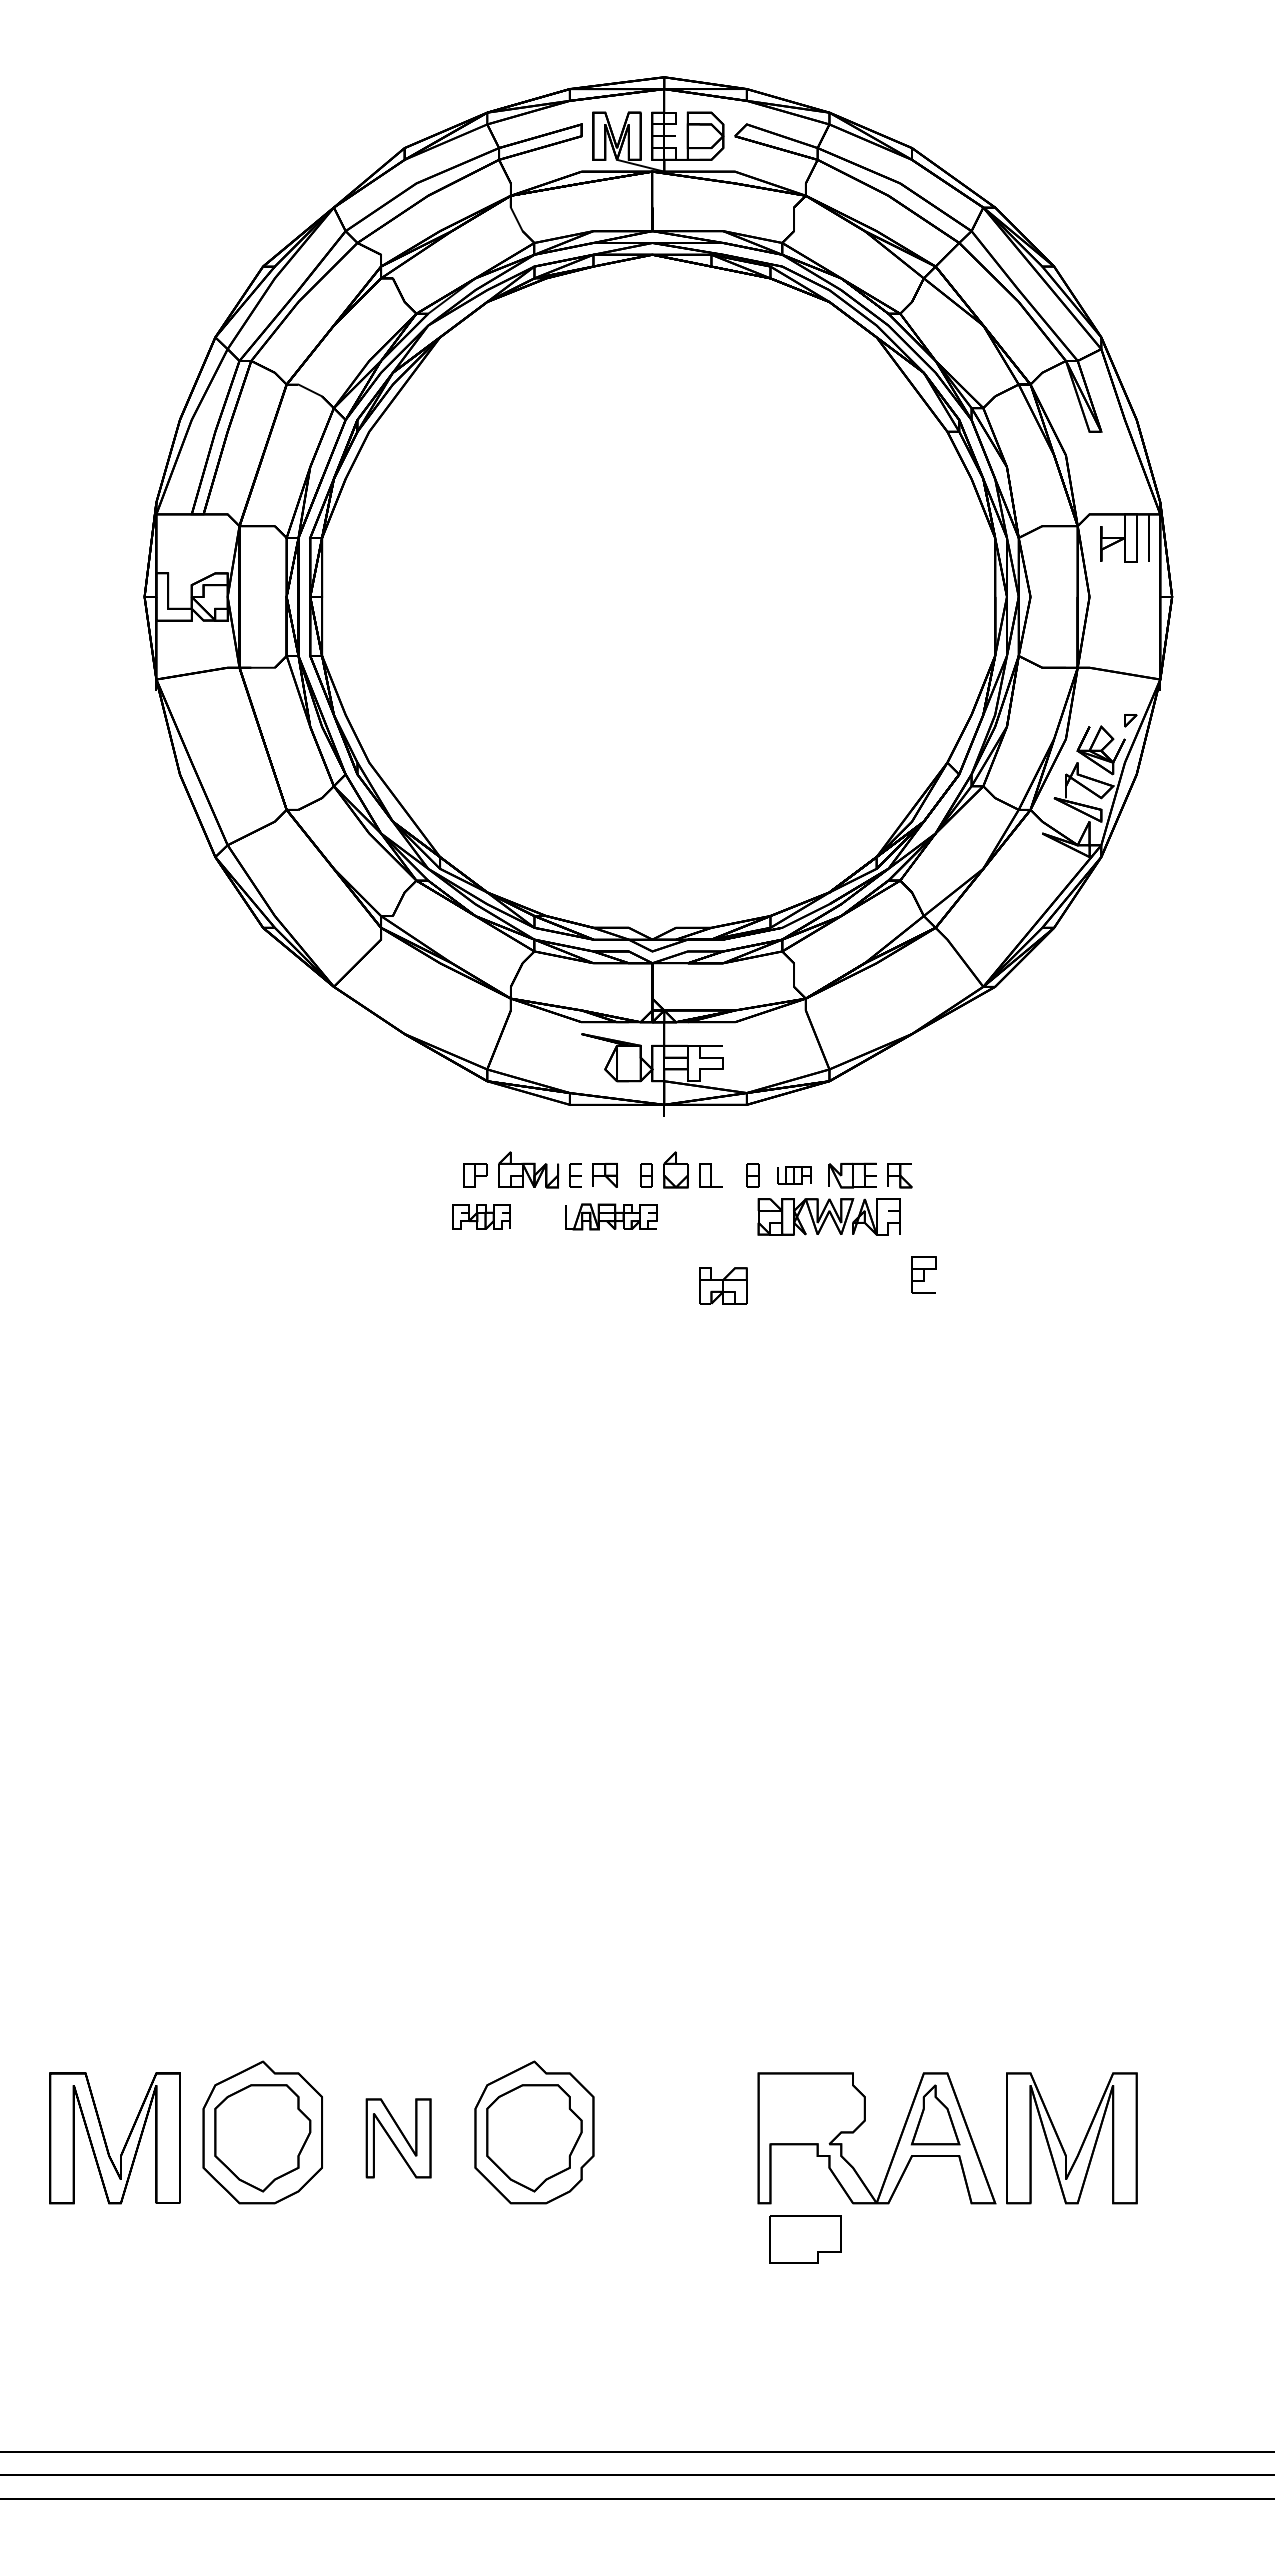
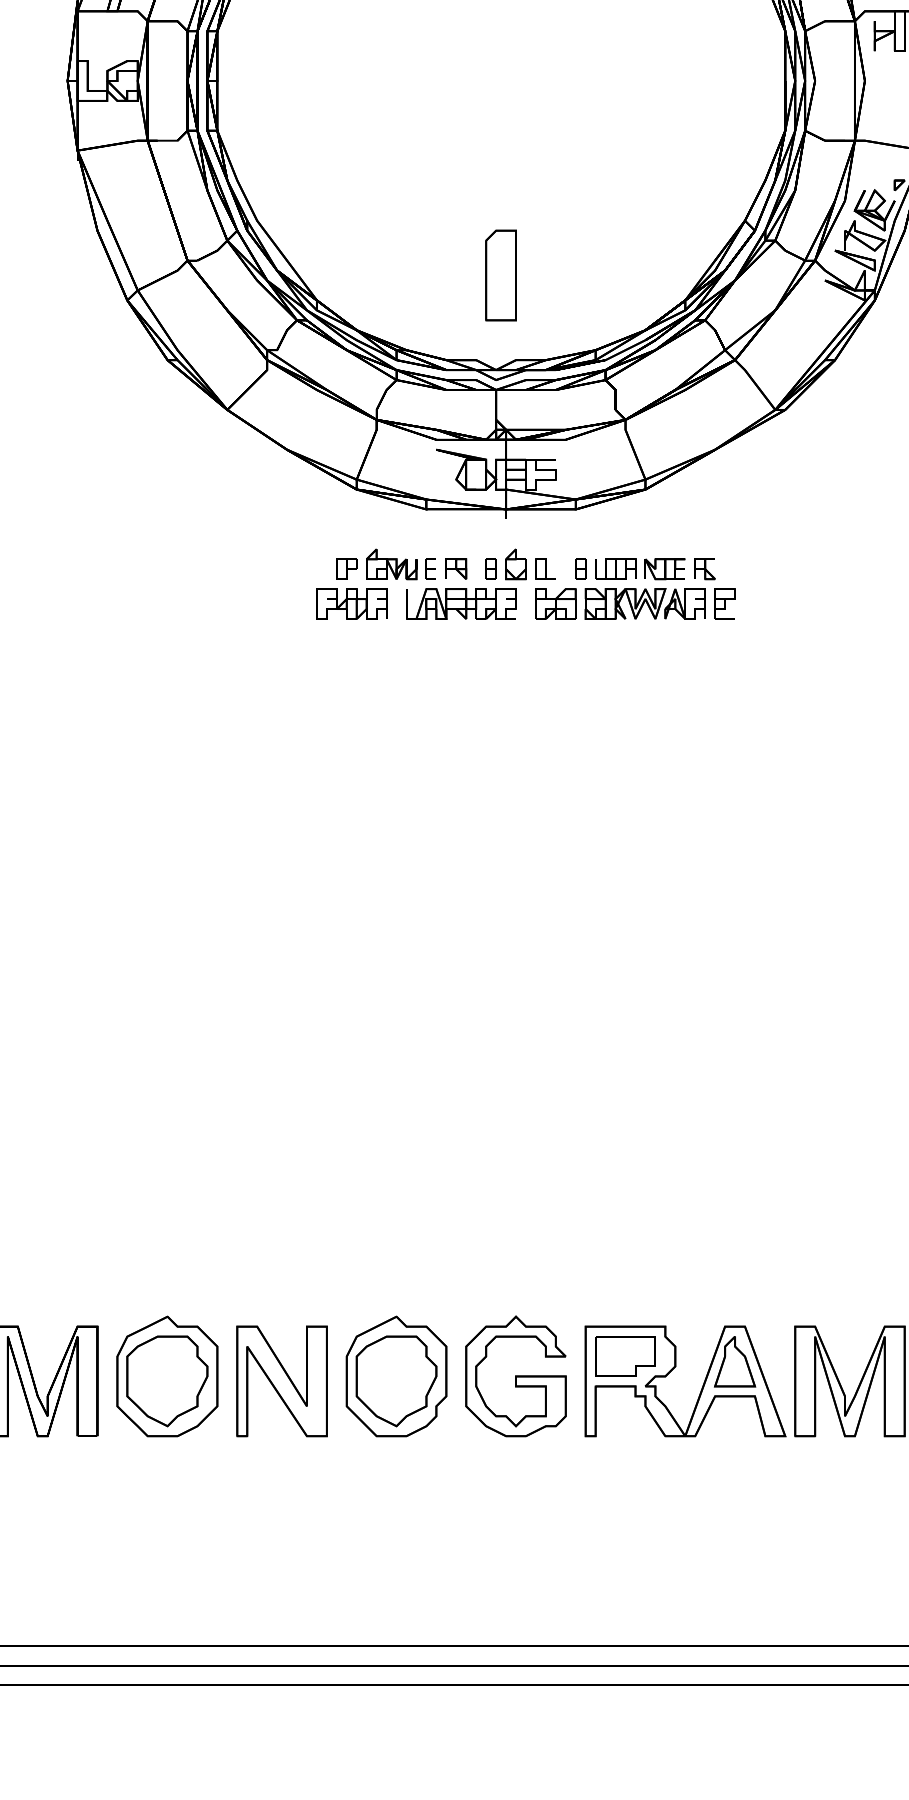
part: (657, 827) -> (500, 275), added
part: (793, 1175) -> (615, 569), size x1.43
part: (481, 1216) -> (351, 603), size x1.43
part: (610, 1216) -> (460, 603), size x1.43
part: (923, 1274) -> (724, 603), moved
part: (723, 1285) -> (556, 603), moved
part: (675, 2132) -> (515, 1376), added
part: (398, 2138) -> (281, 1381), size x1.67
part: (805, 2239) -> (625, 1356), moved

